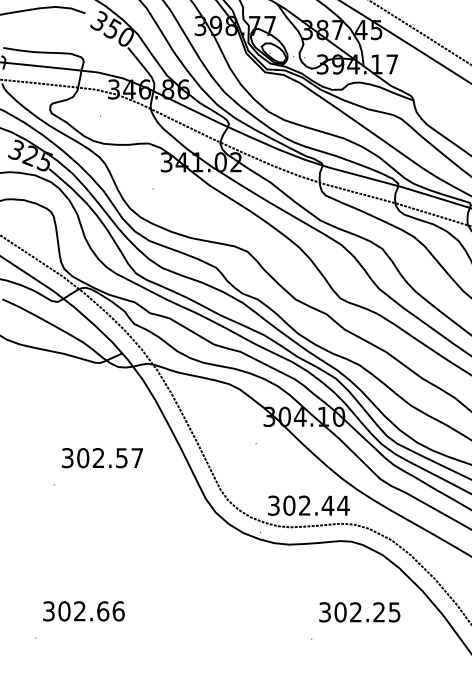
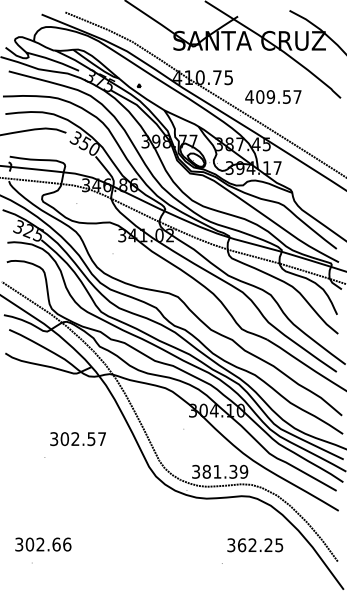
text: (316, 505) -> (225, 471), 302.44 -> 381.39
text: (84, 611) -> (43, 544), moved
text: (341, 611) -> (242, 544), 302.25 -> 362.25

